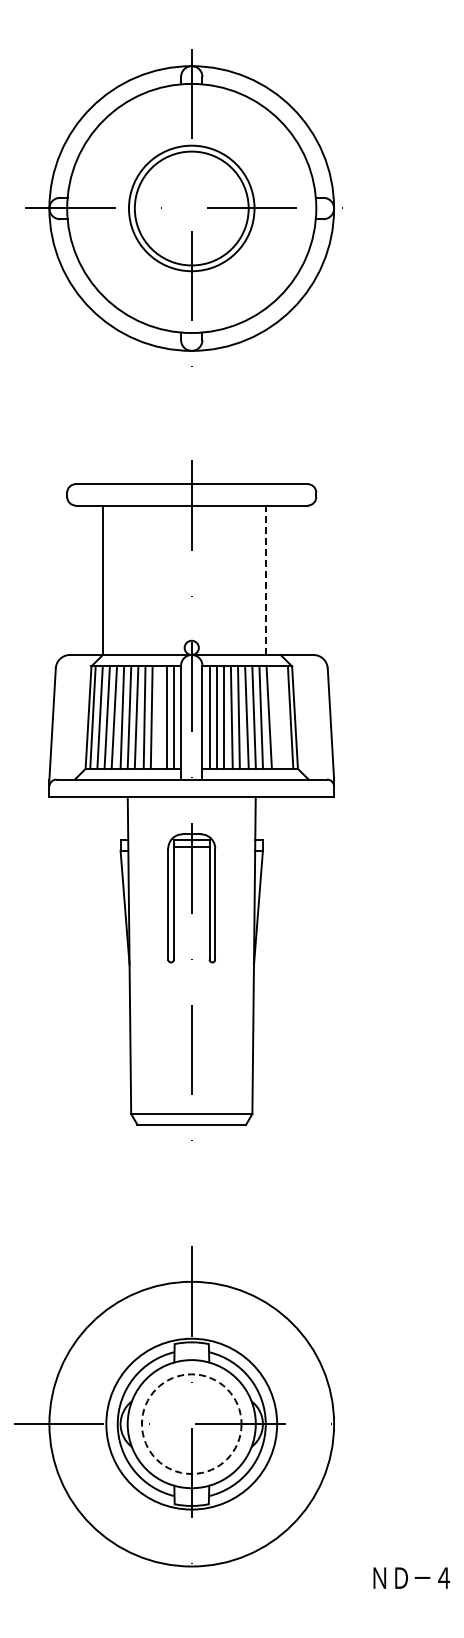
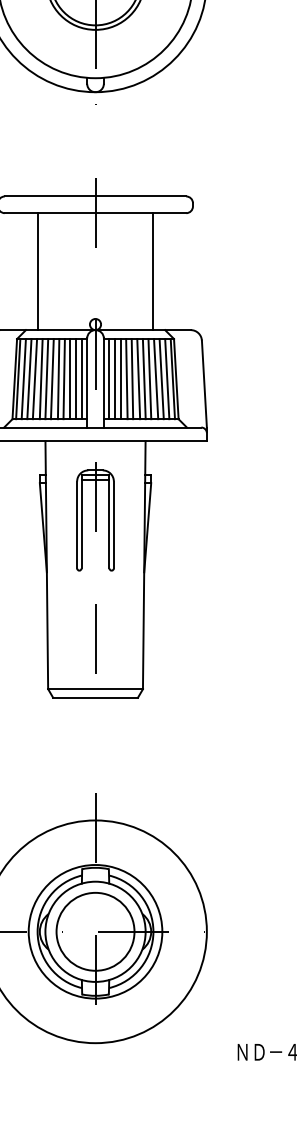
line: (102, 580) -> (37, 271), moved
line: (265, 580) -> (153, 271), dashed -> solid
line: (159, 717) -> (70, 379), added
line: (276, 717) -> (161, 379), added
line: (283, 717) -> (167, 379), added
circle: (191, 1423) -> (95, 931), dashed -> solid

